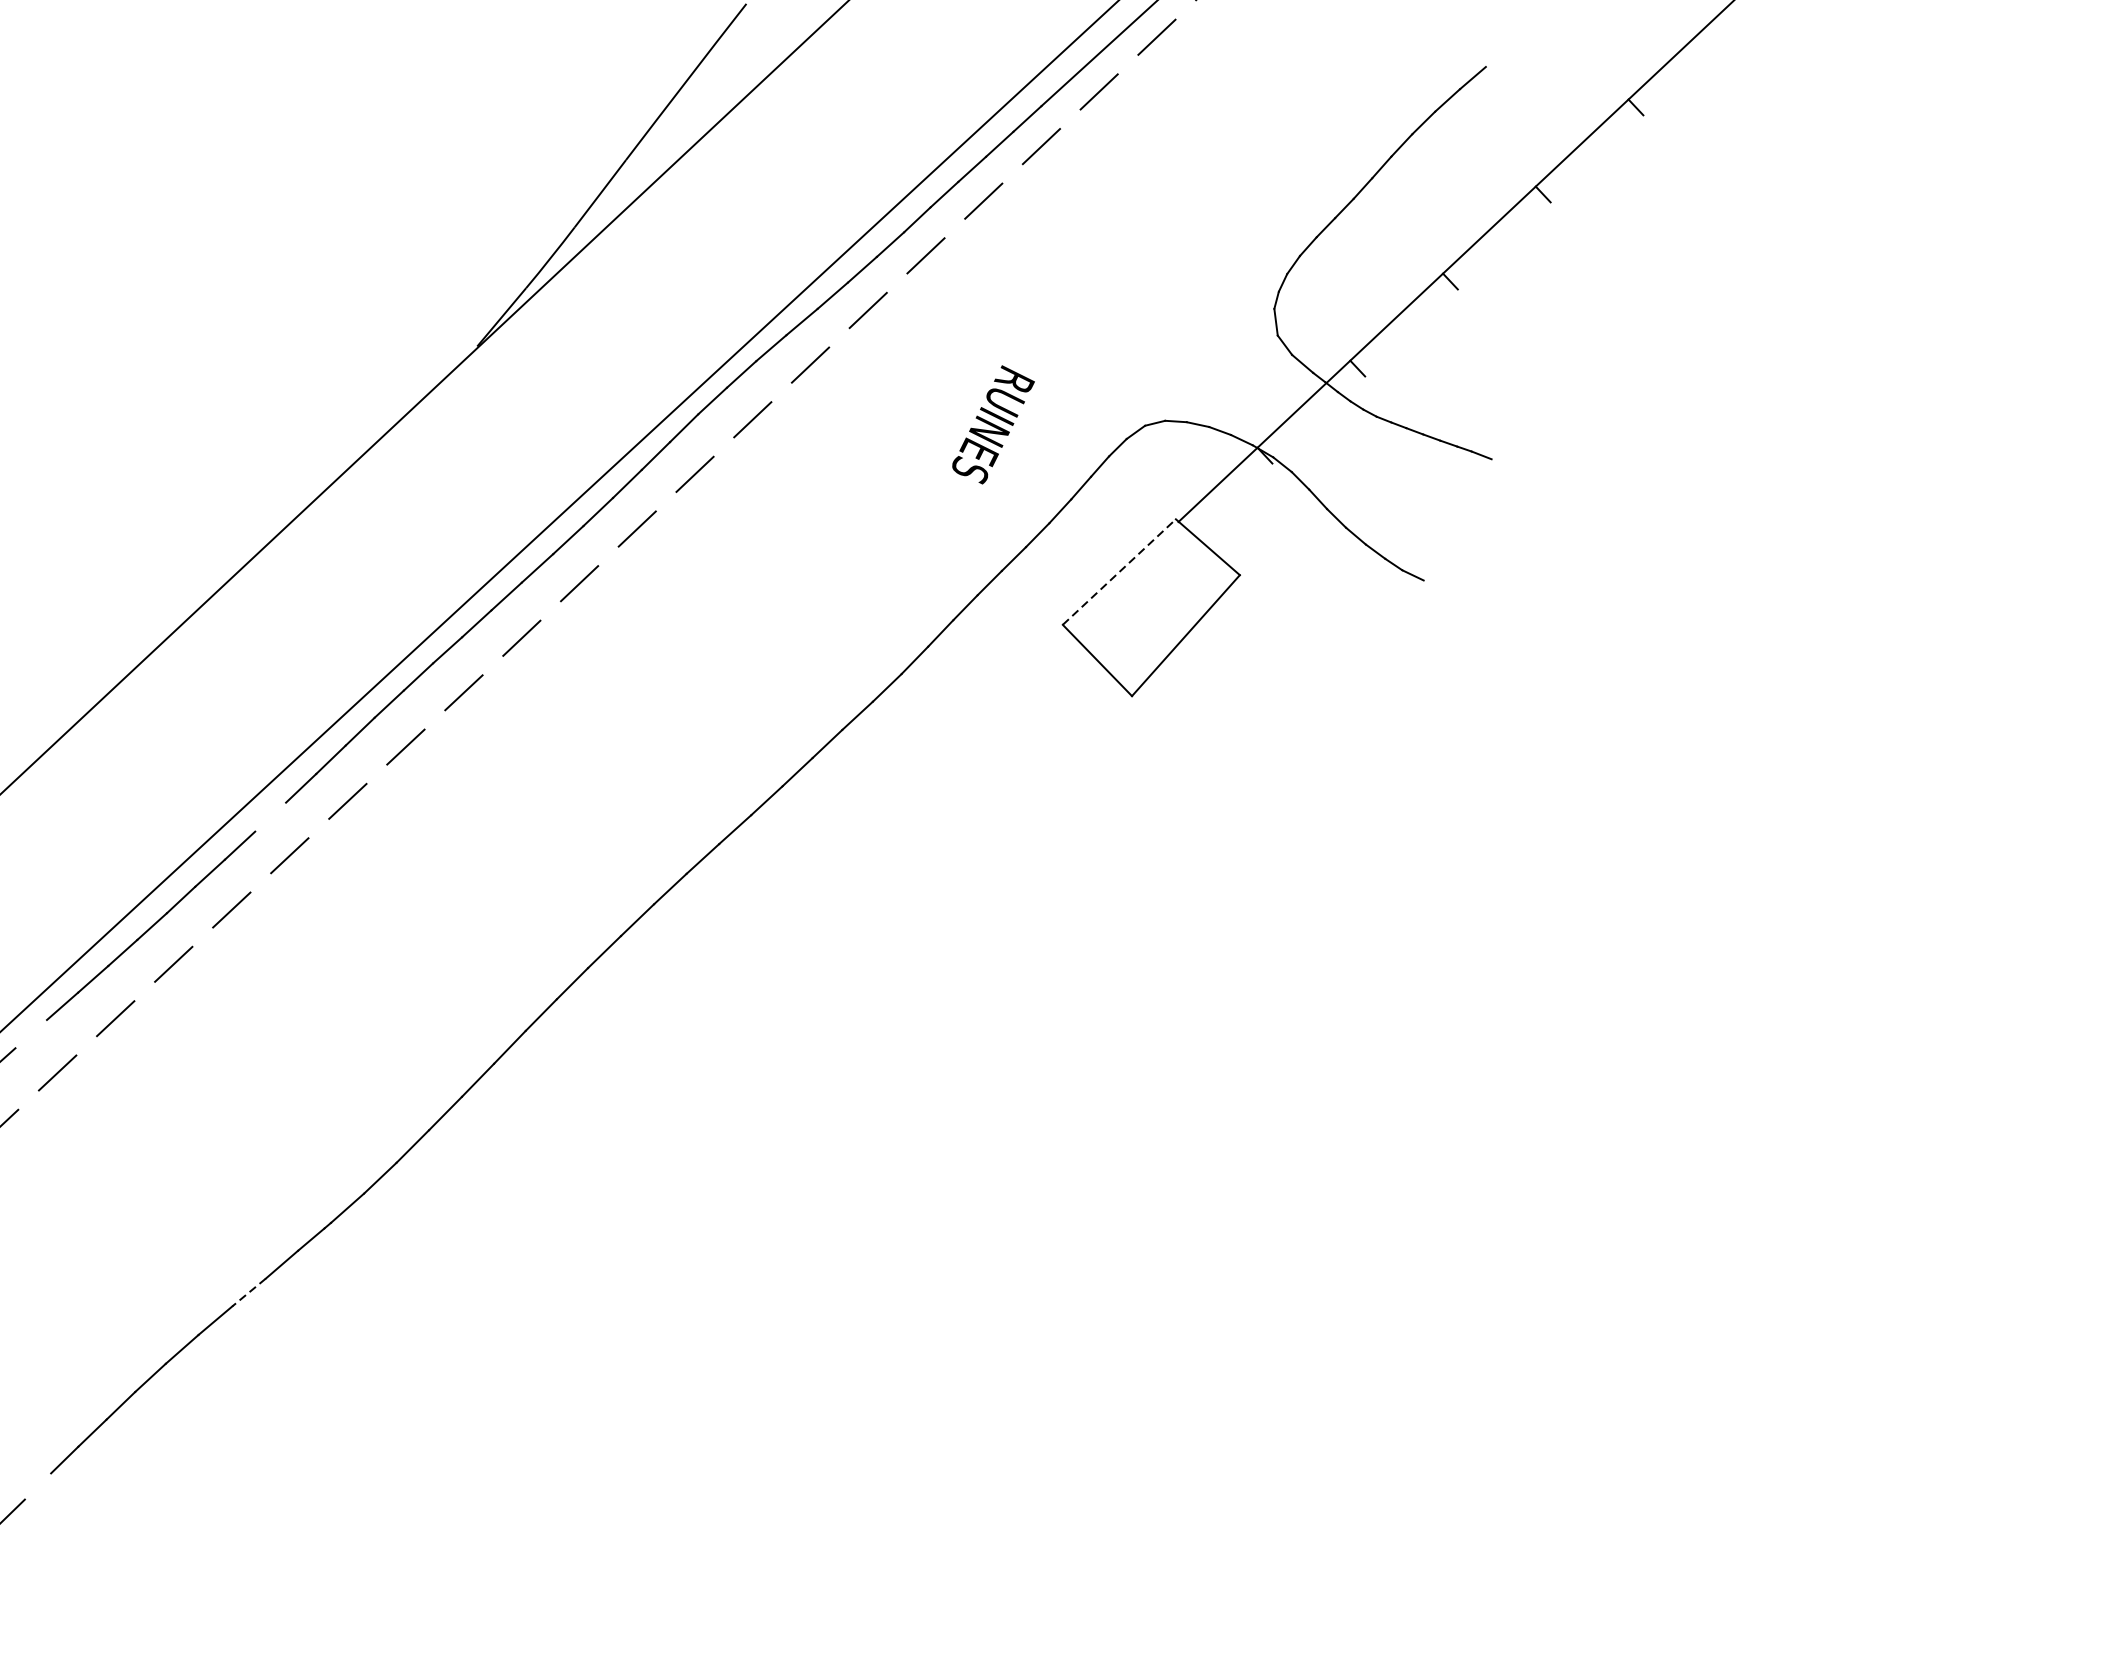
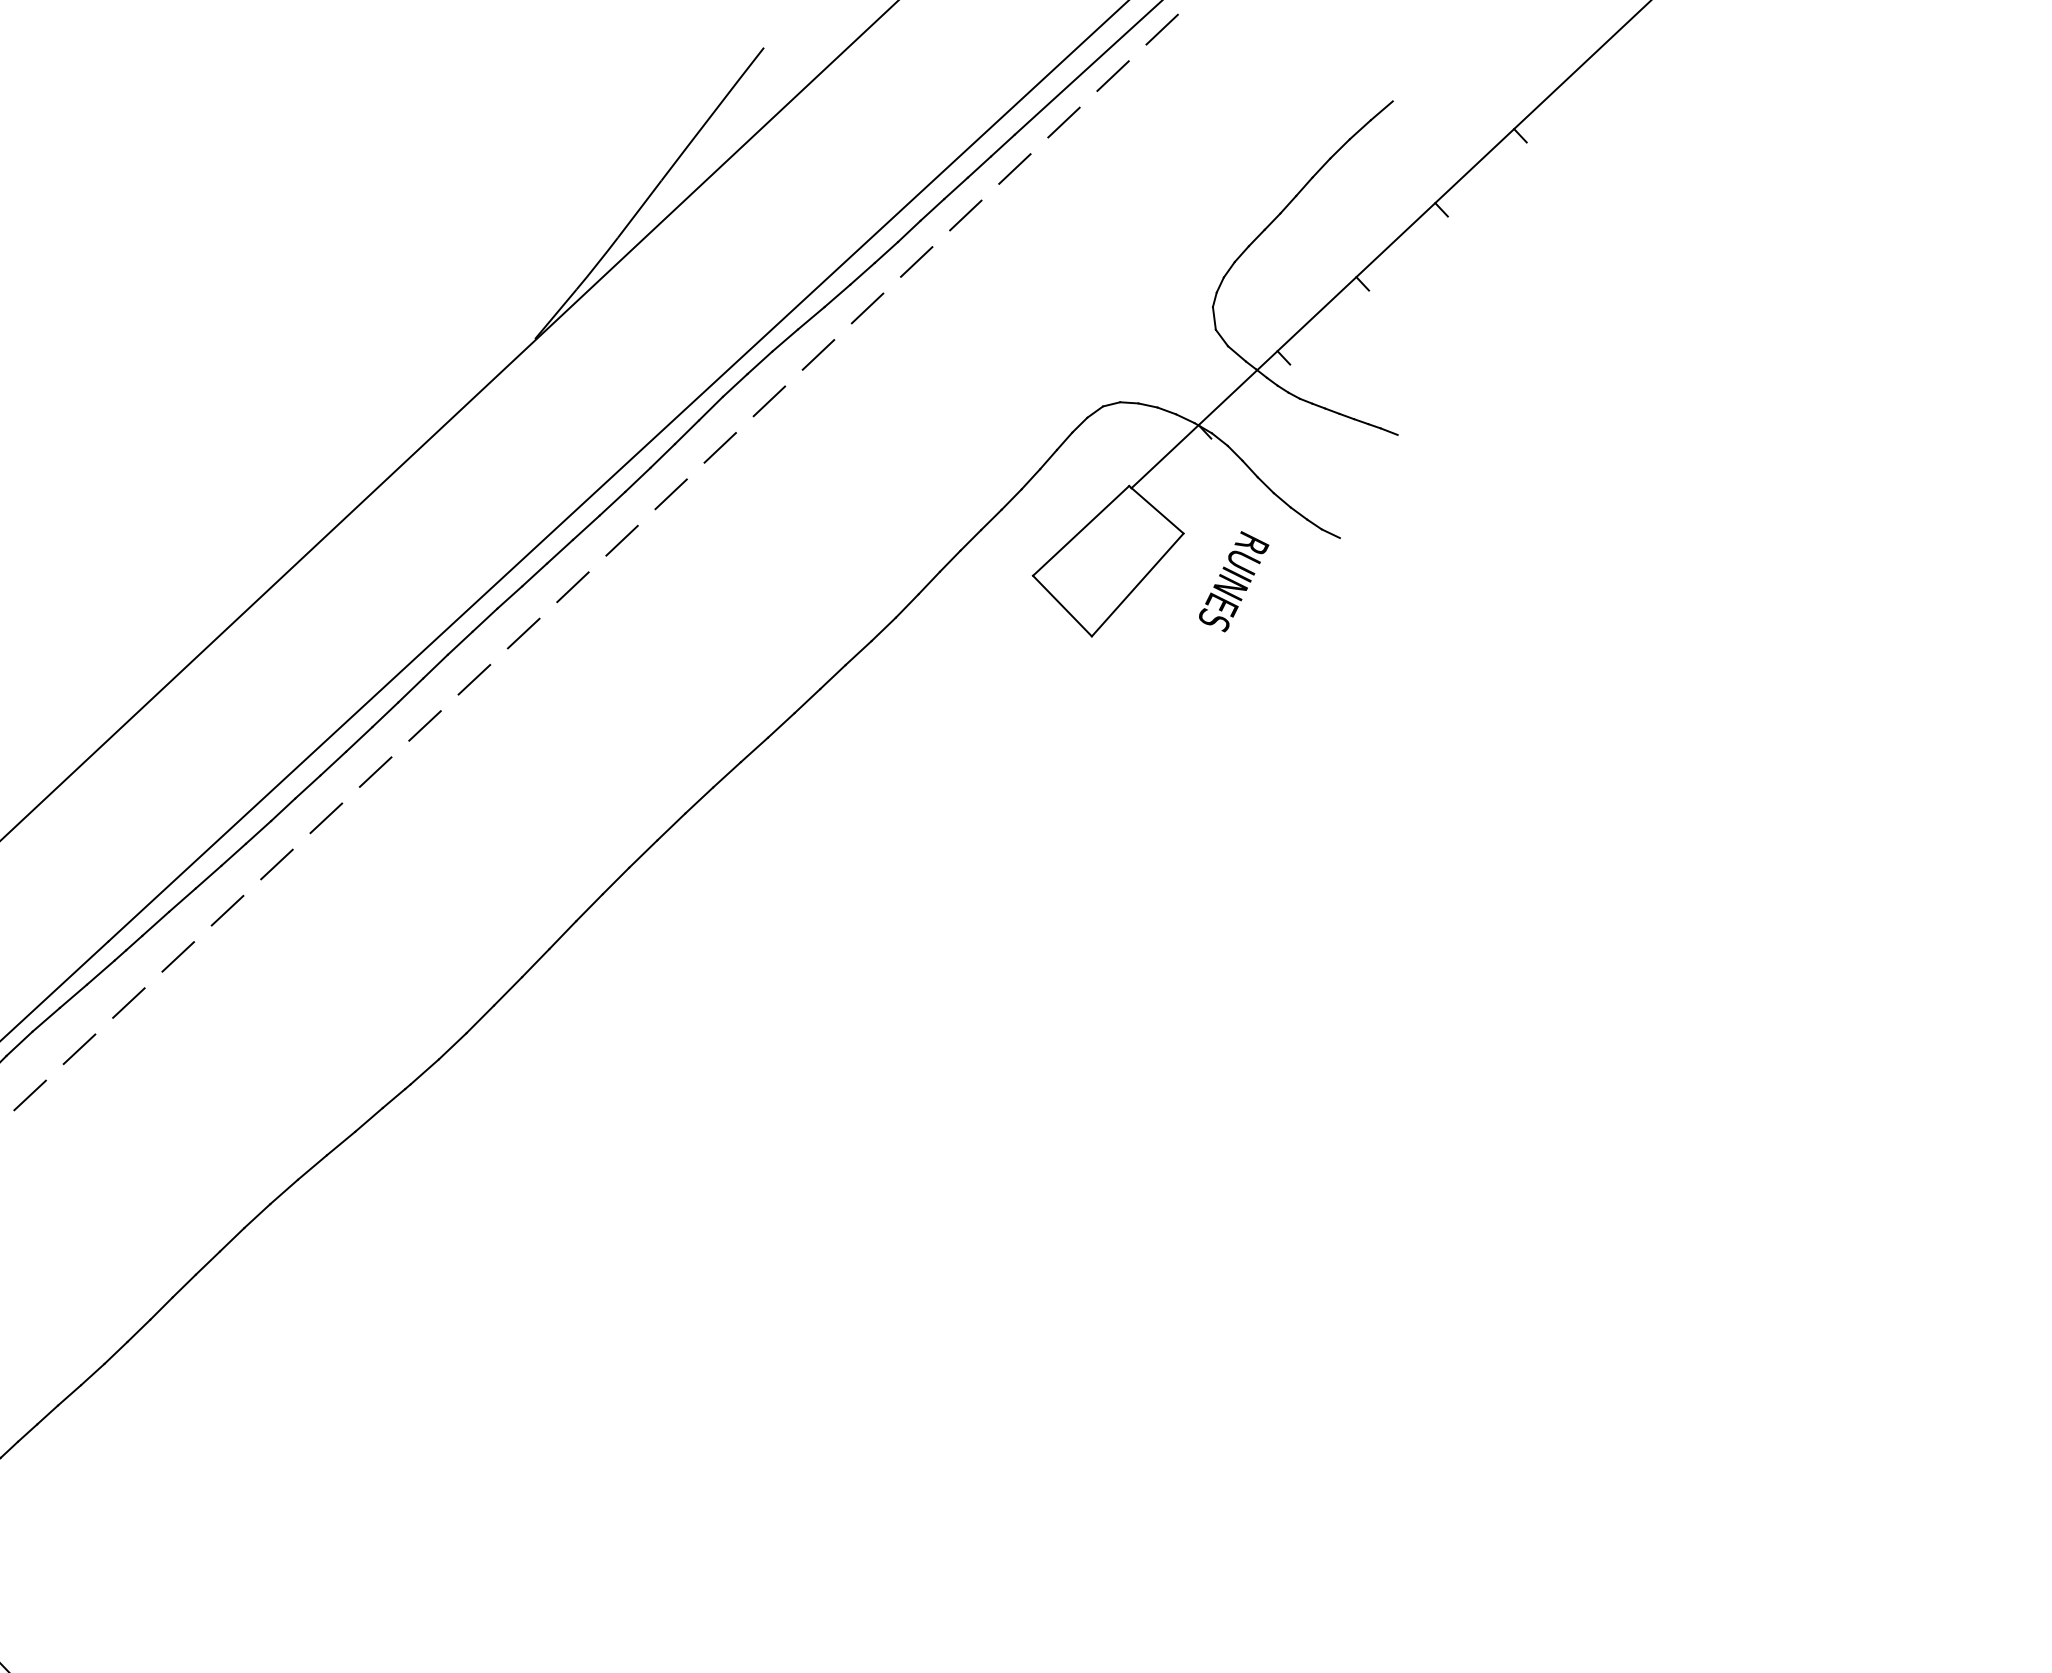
text: (993, 424) -> (1234, 581), moved
line: (1119, 571) -> (1081, 530), dashed -> solid
line: (270, 817) -> (359, 739), added
line: (30, 1033) -> (155, 923), added
line: (249, 1292) -> (341, 1143), dashed -> solid
line: (37, 1486) -> (161, 1308), added

